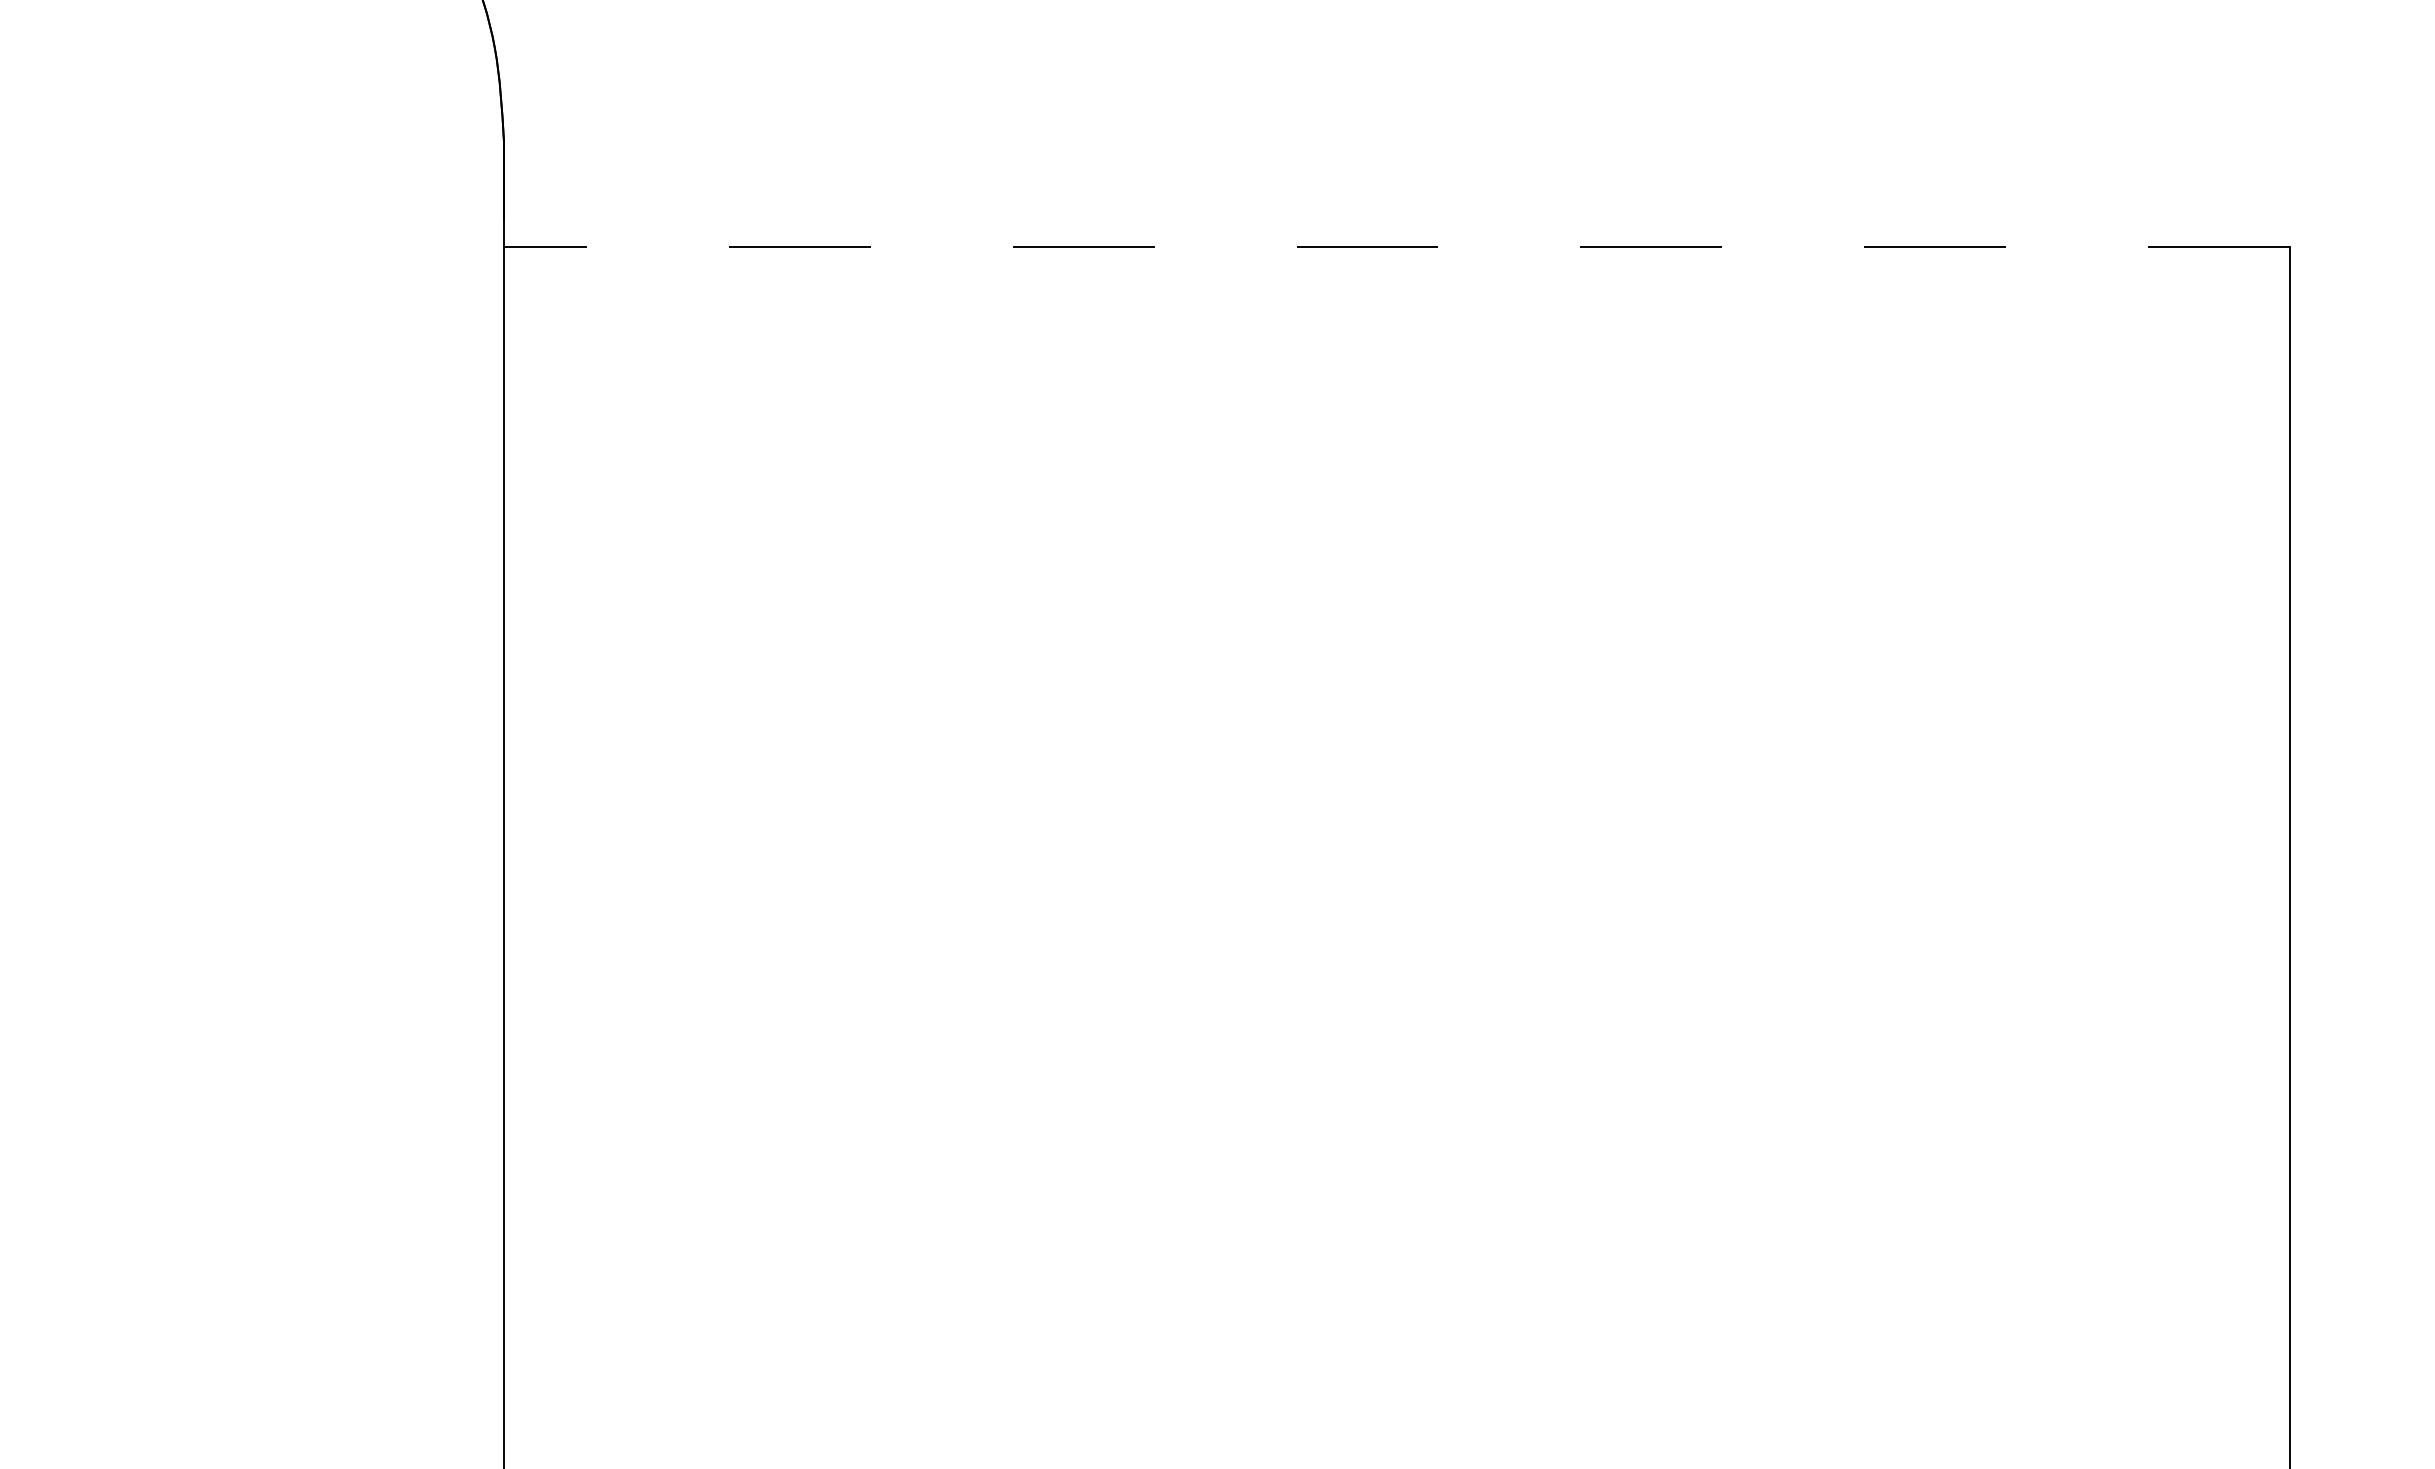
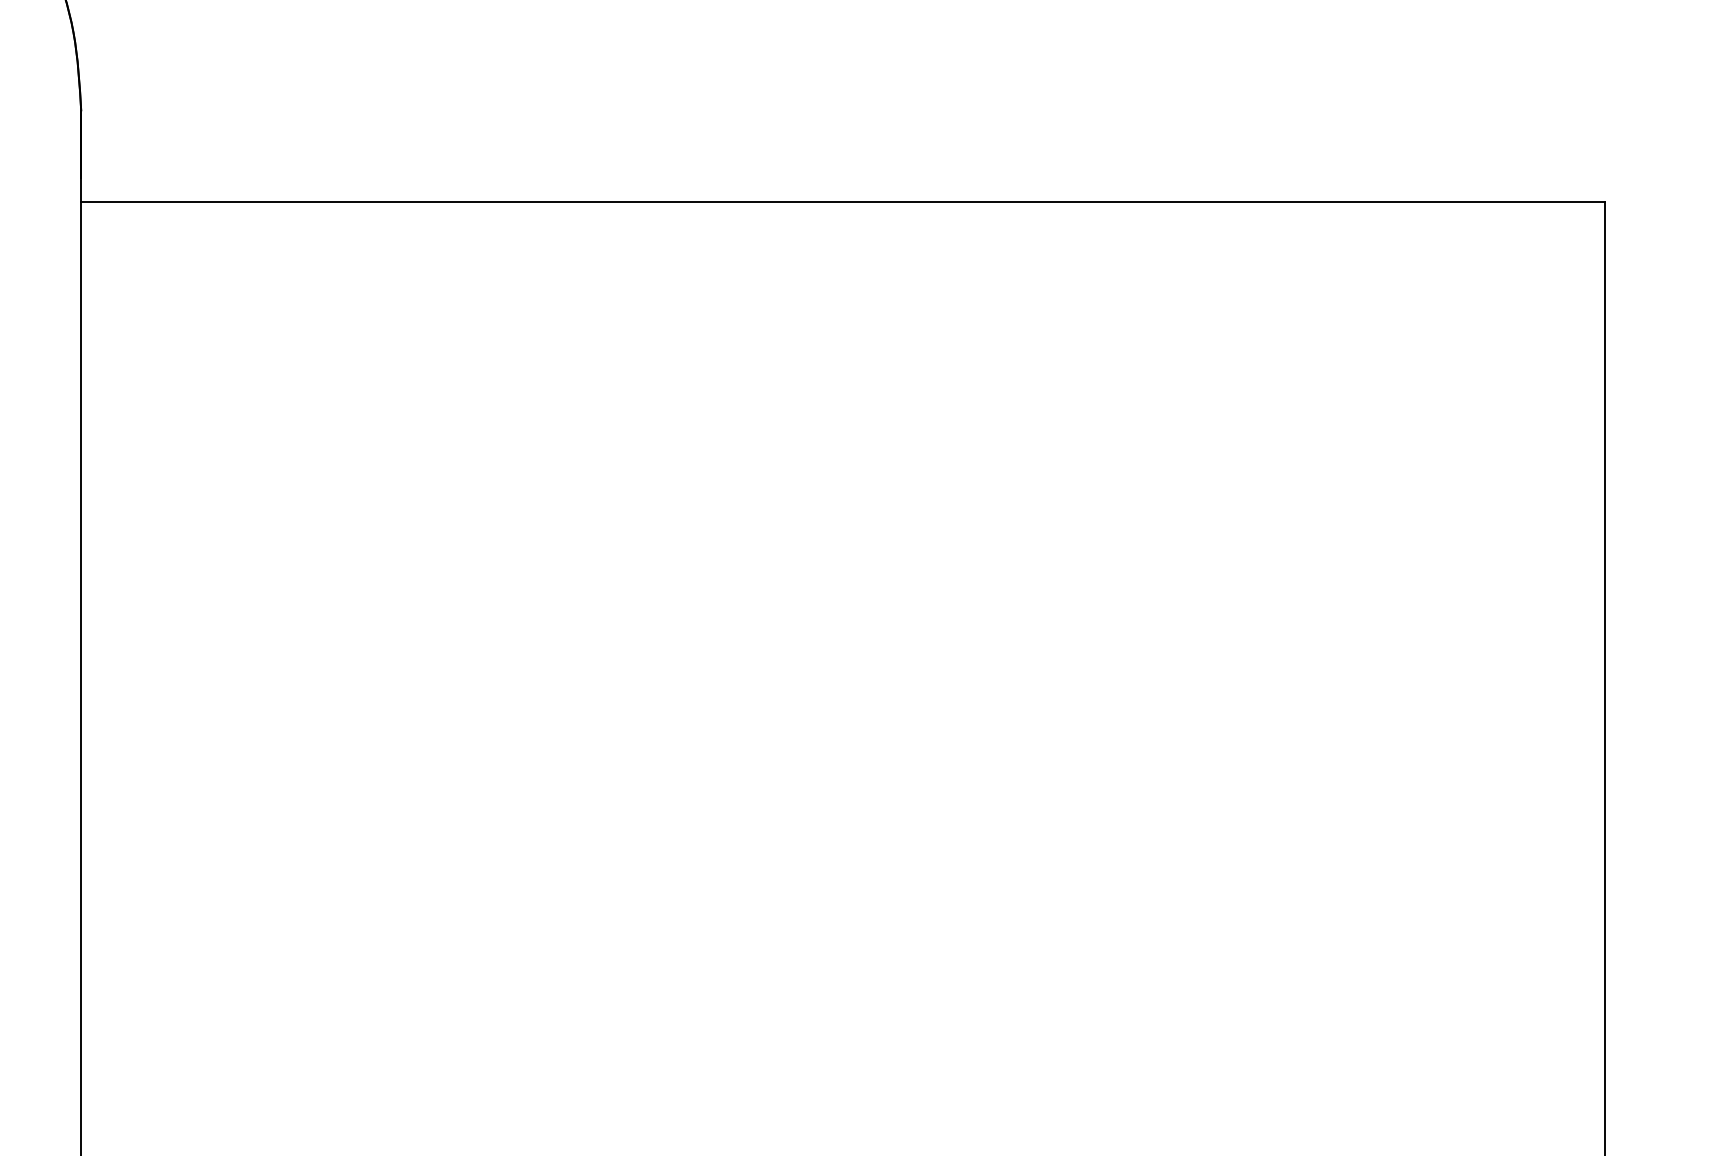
line: (1396, 246) -> (842, 201), dashed -> solid

